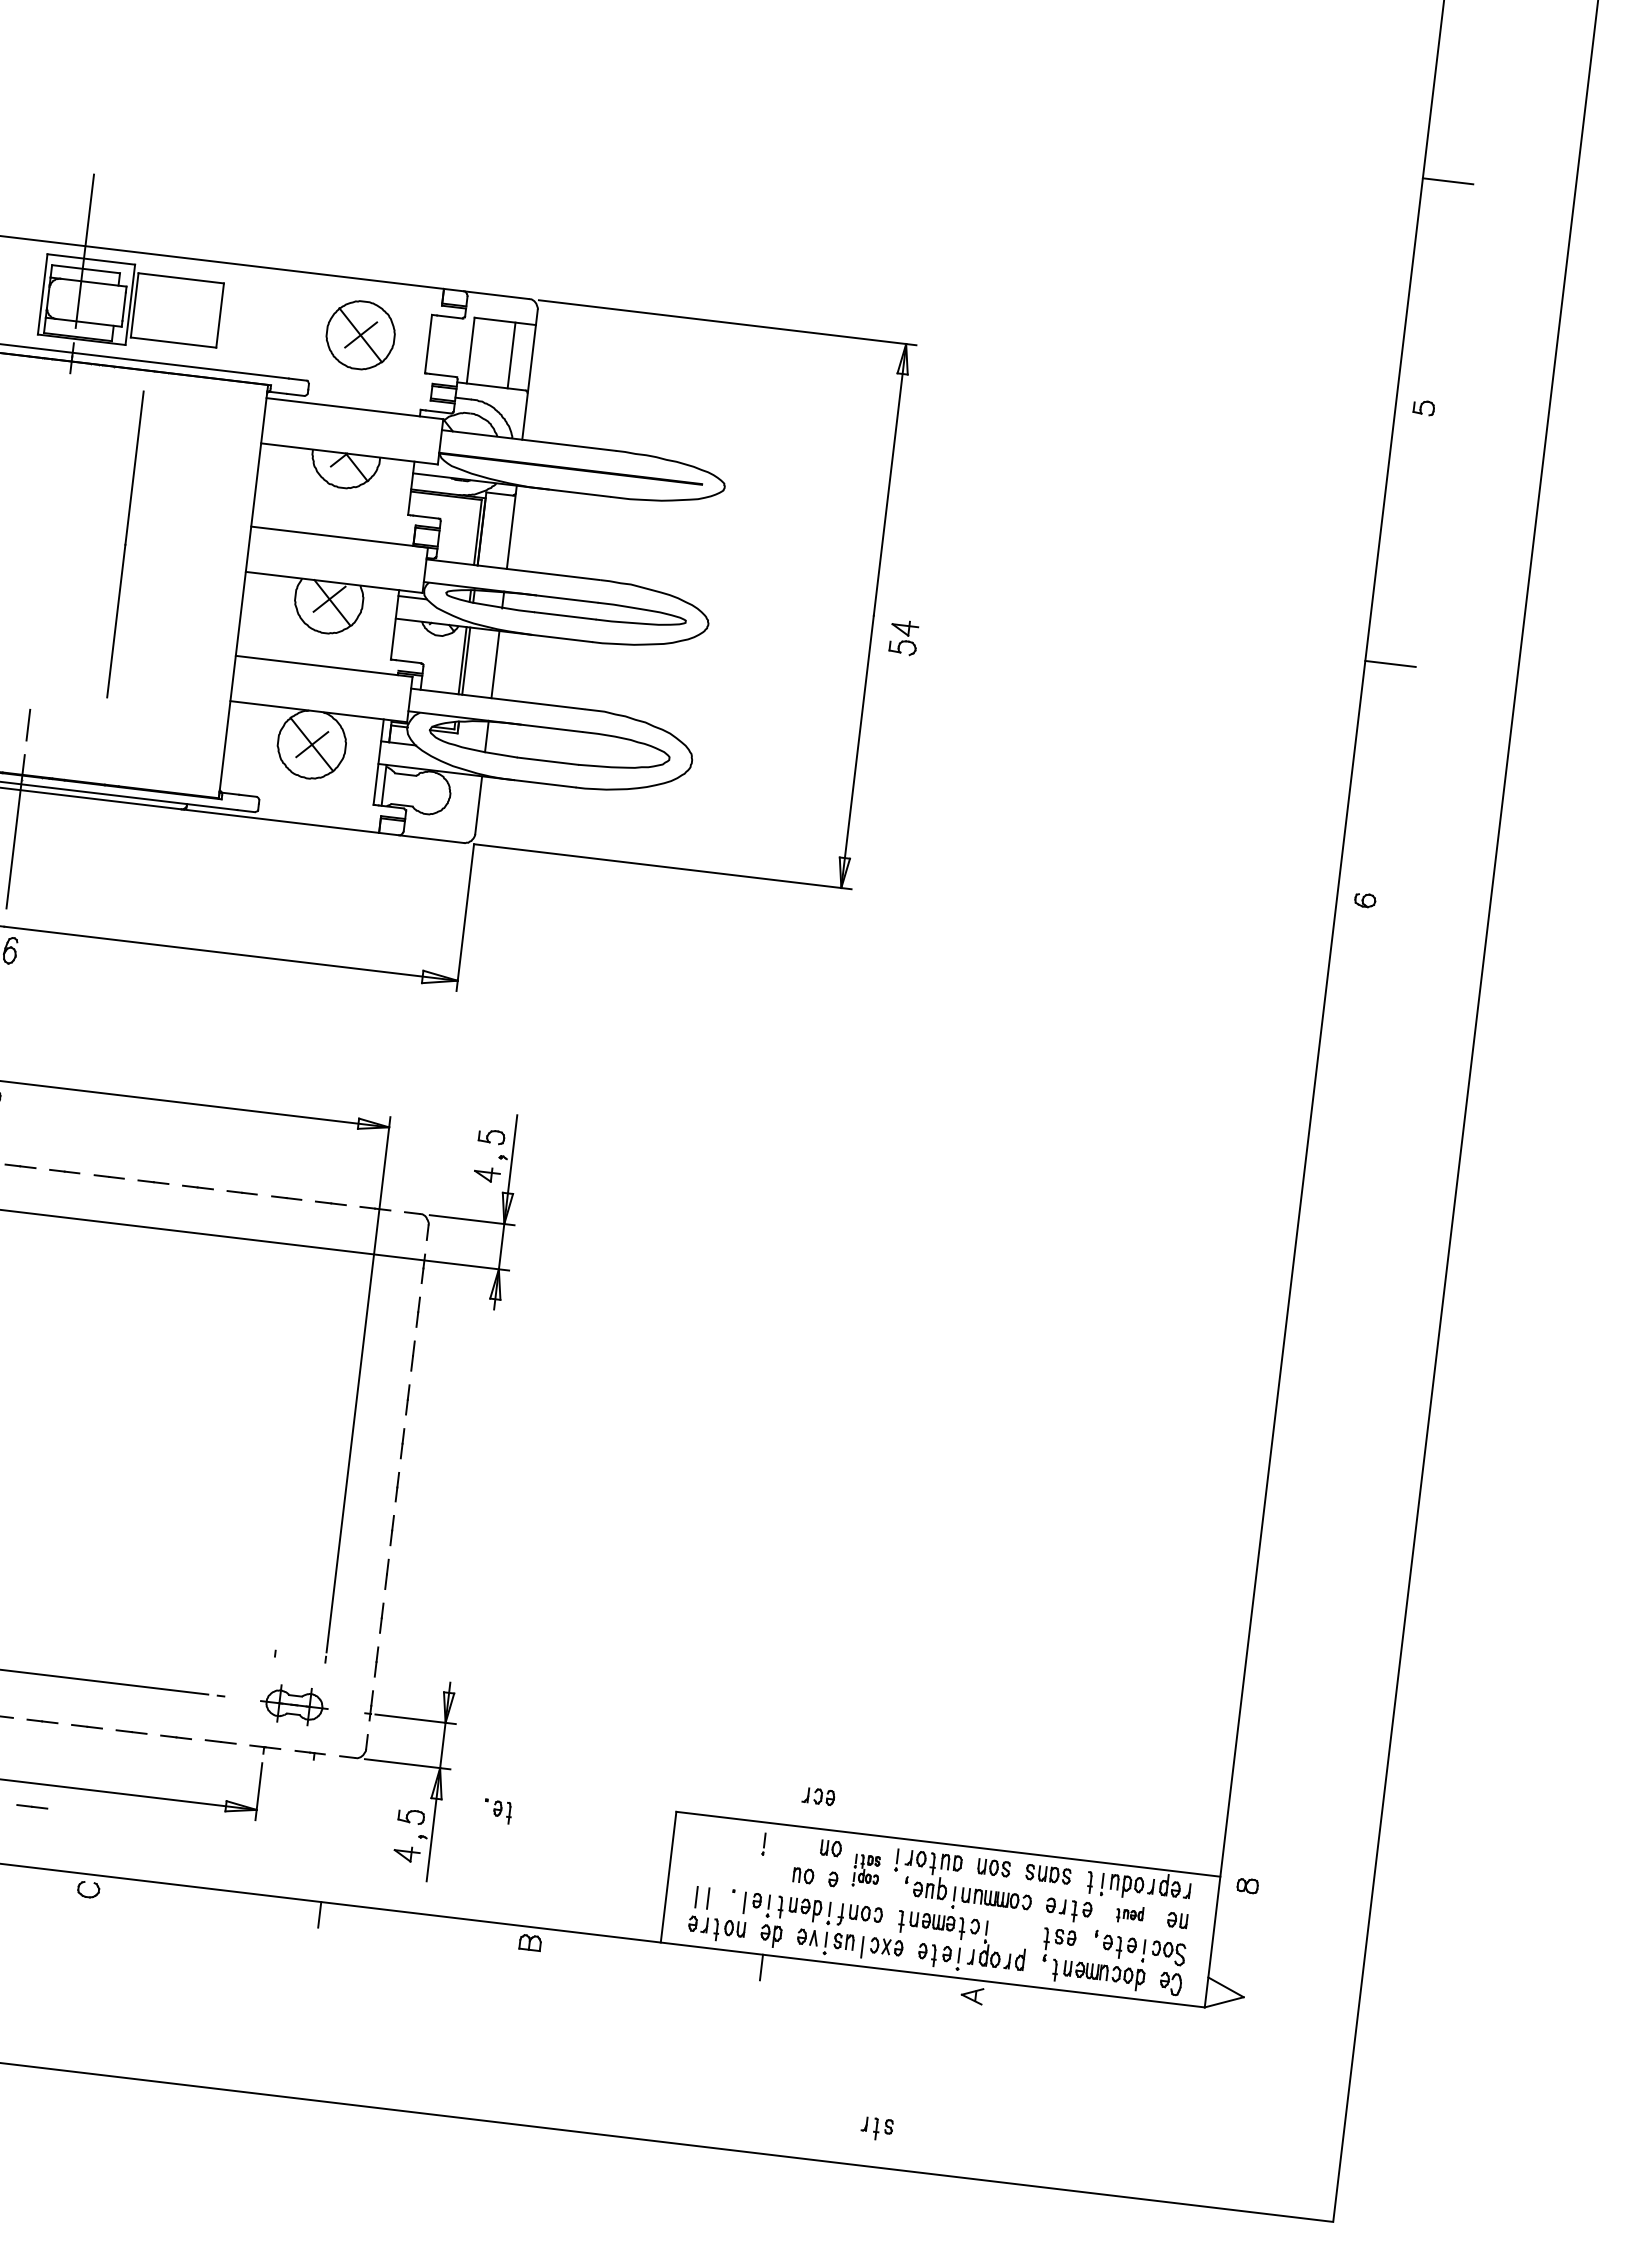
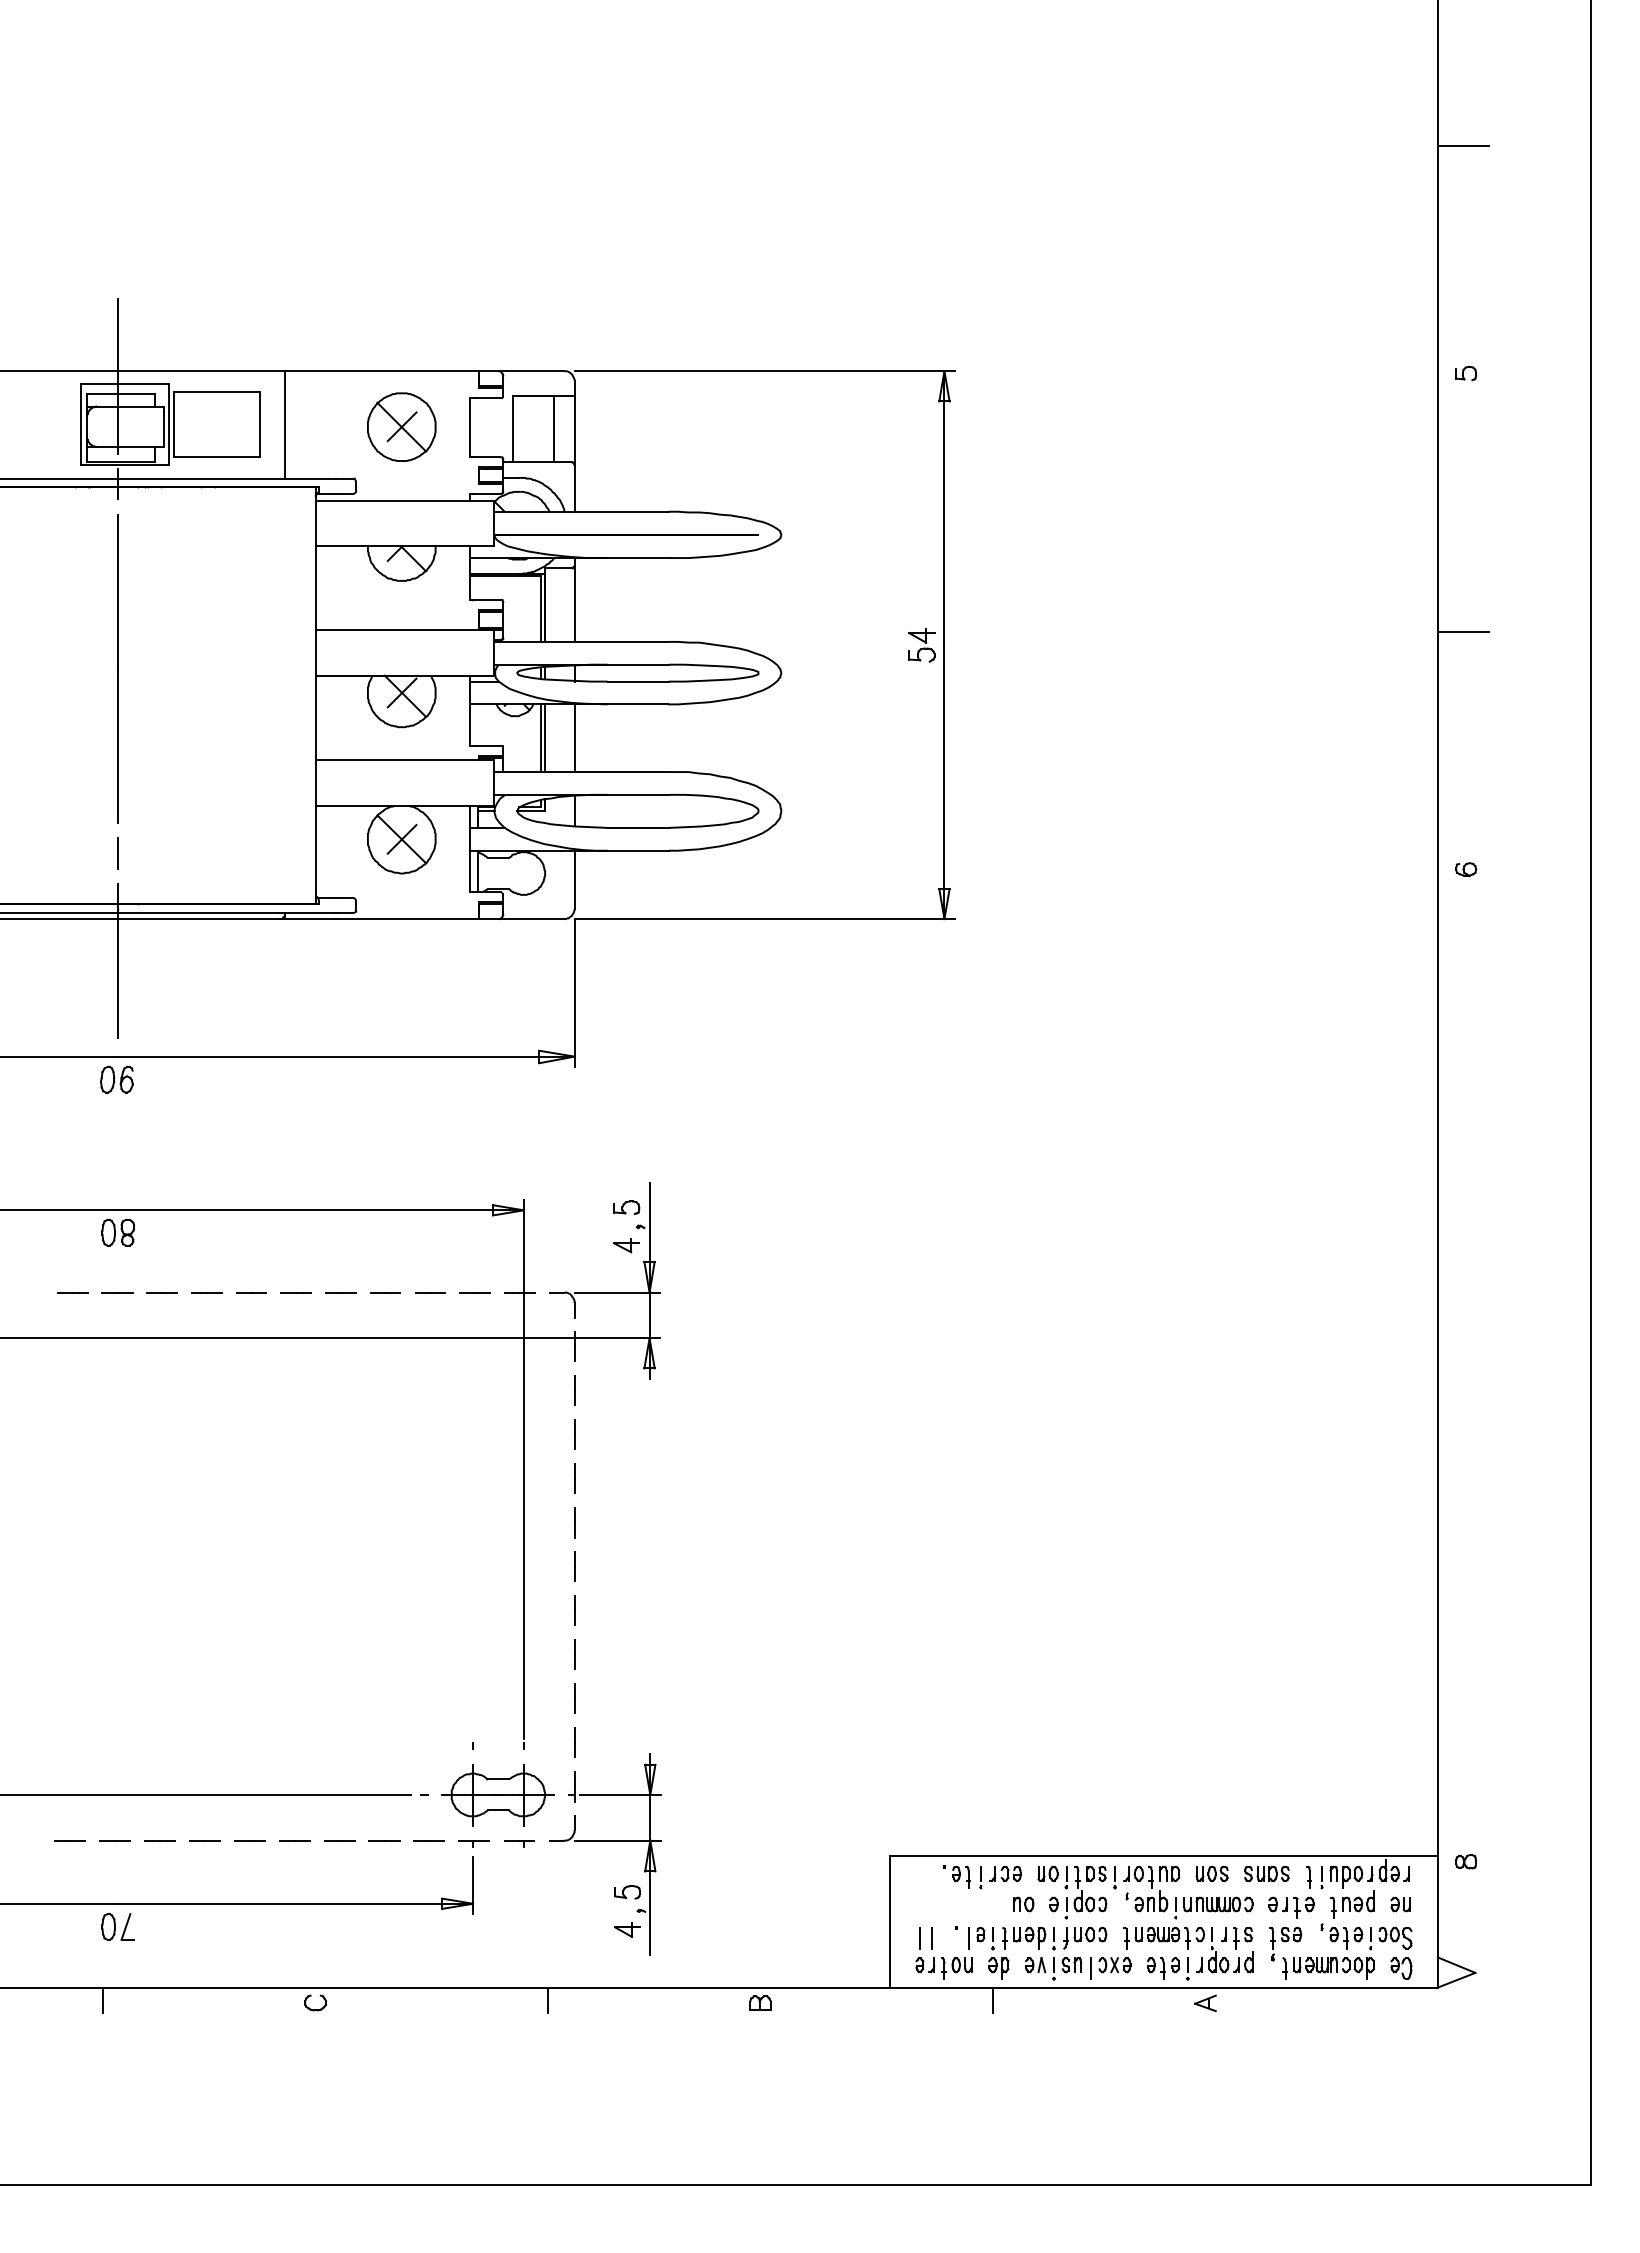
line: (244, 318) -> (284, 424), added
line: (125, 544) -> (117, 668), moved
part: (903, 637) -> (921, 645), moved
part: (293, 1705) -> (497, 1795), size x1.67
part: (818, 1796) -> (1005, 1873), moved
line: (31, 1806) -> (249, 1926), removed
part: (497, 1811) -> (956, 1876), moved
part: (866, 1871) -> (1085, 1892), size x1.67
part: (1129, 1914) -> (1352, 1904), size x1.67
part: (876, 2129) -> (1236, 1938), moved

